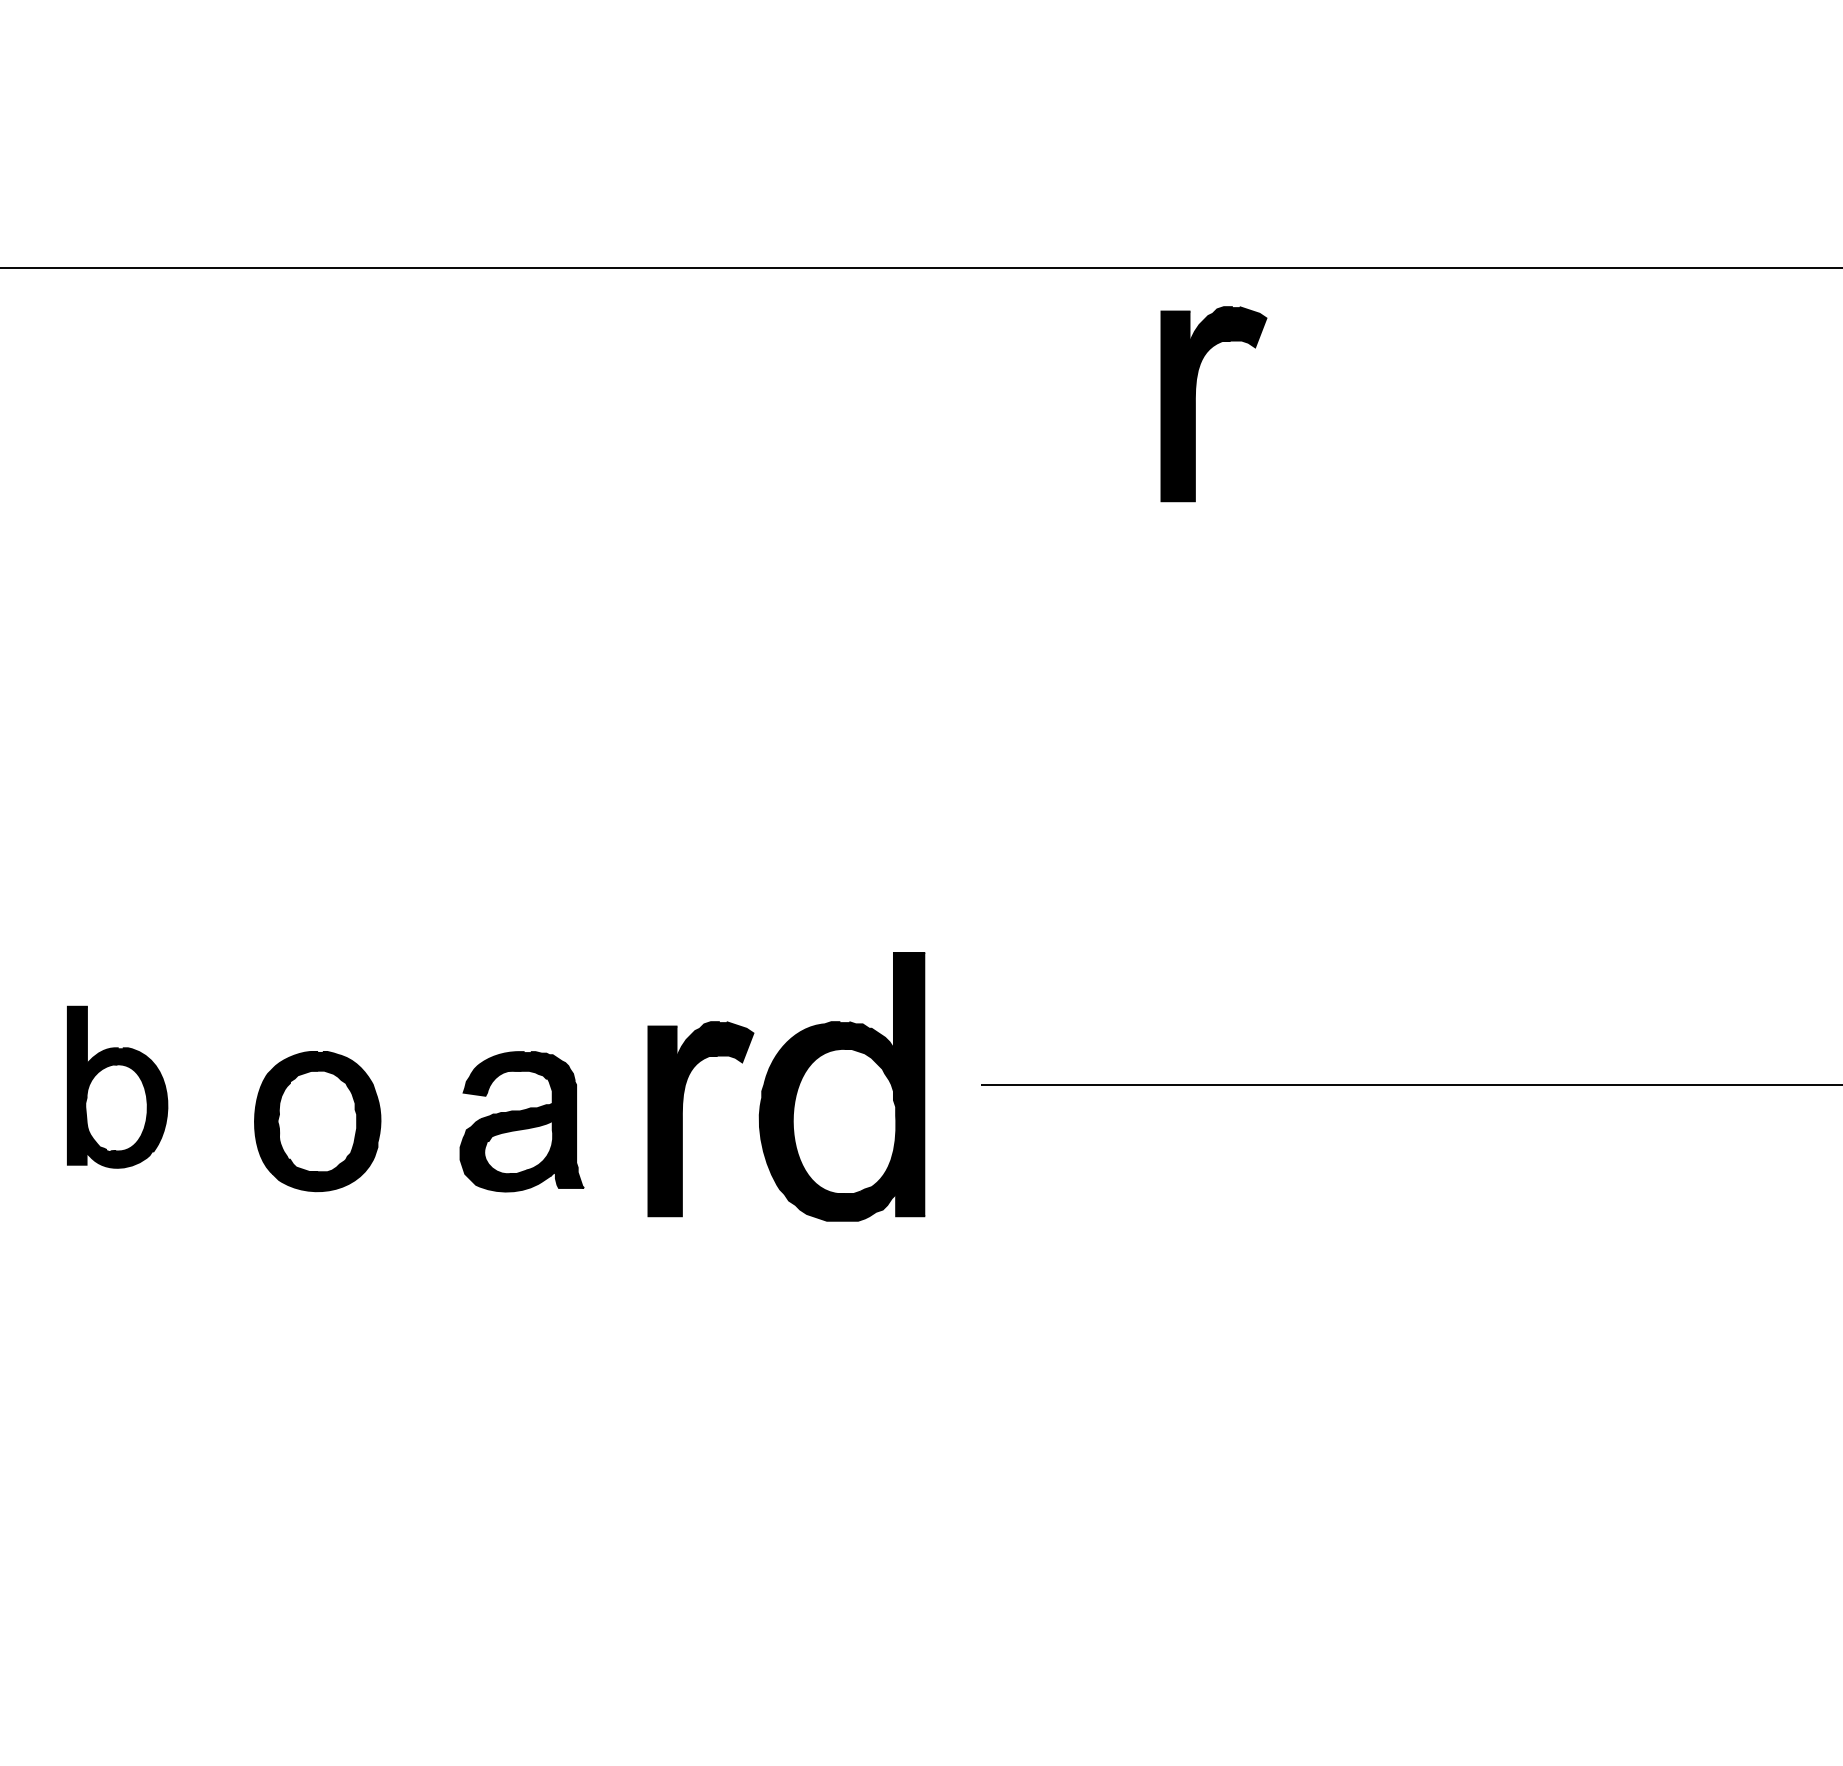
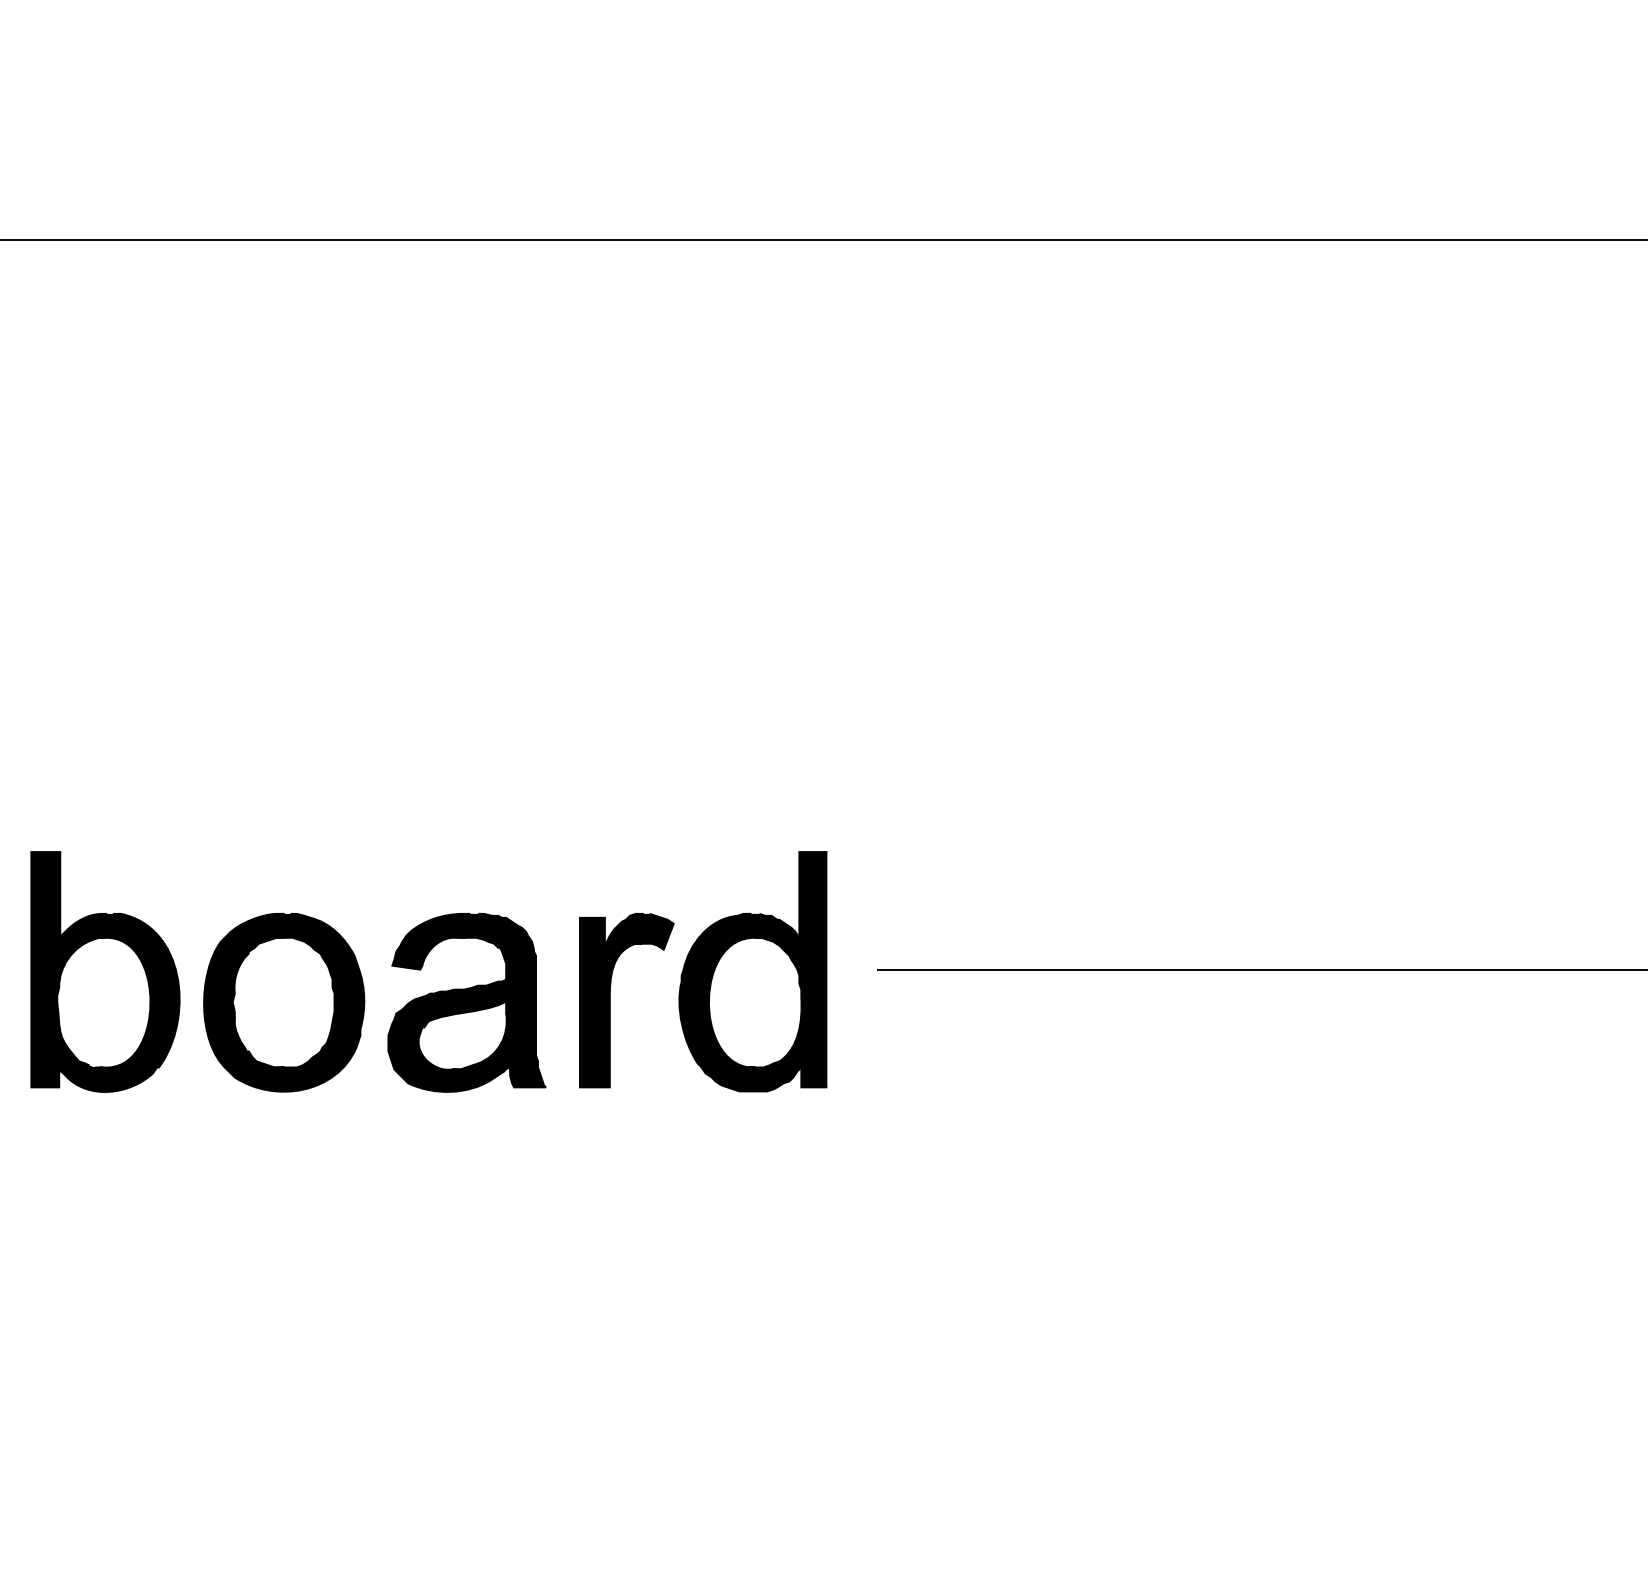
part: (1195, 404) -> (1068, 361), removed
part: (117, 1087) -> (105, 972), size x1.67
part: (317, 1121) -> (284, 1002), size x1.43
part: (521, 1121) -> (466, 1002), size x1.43

